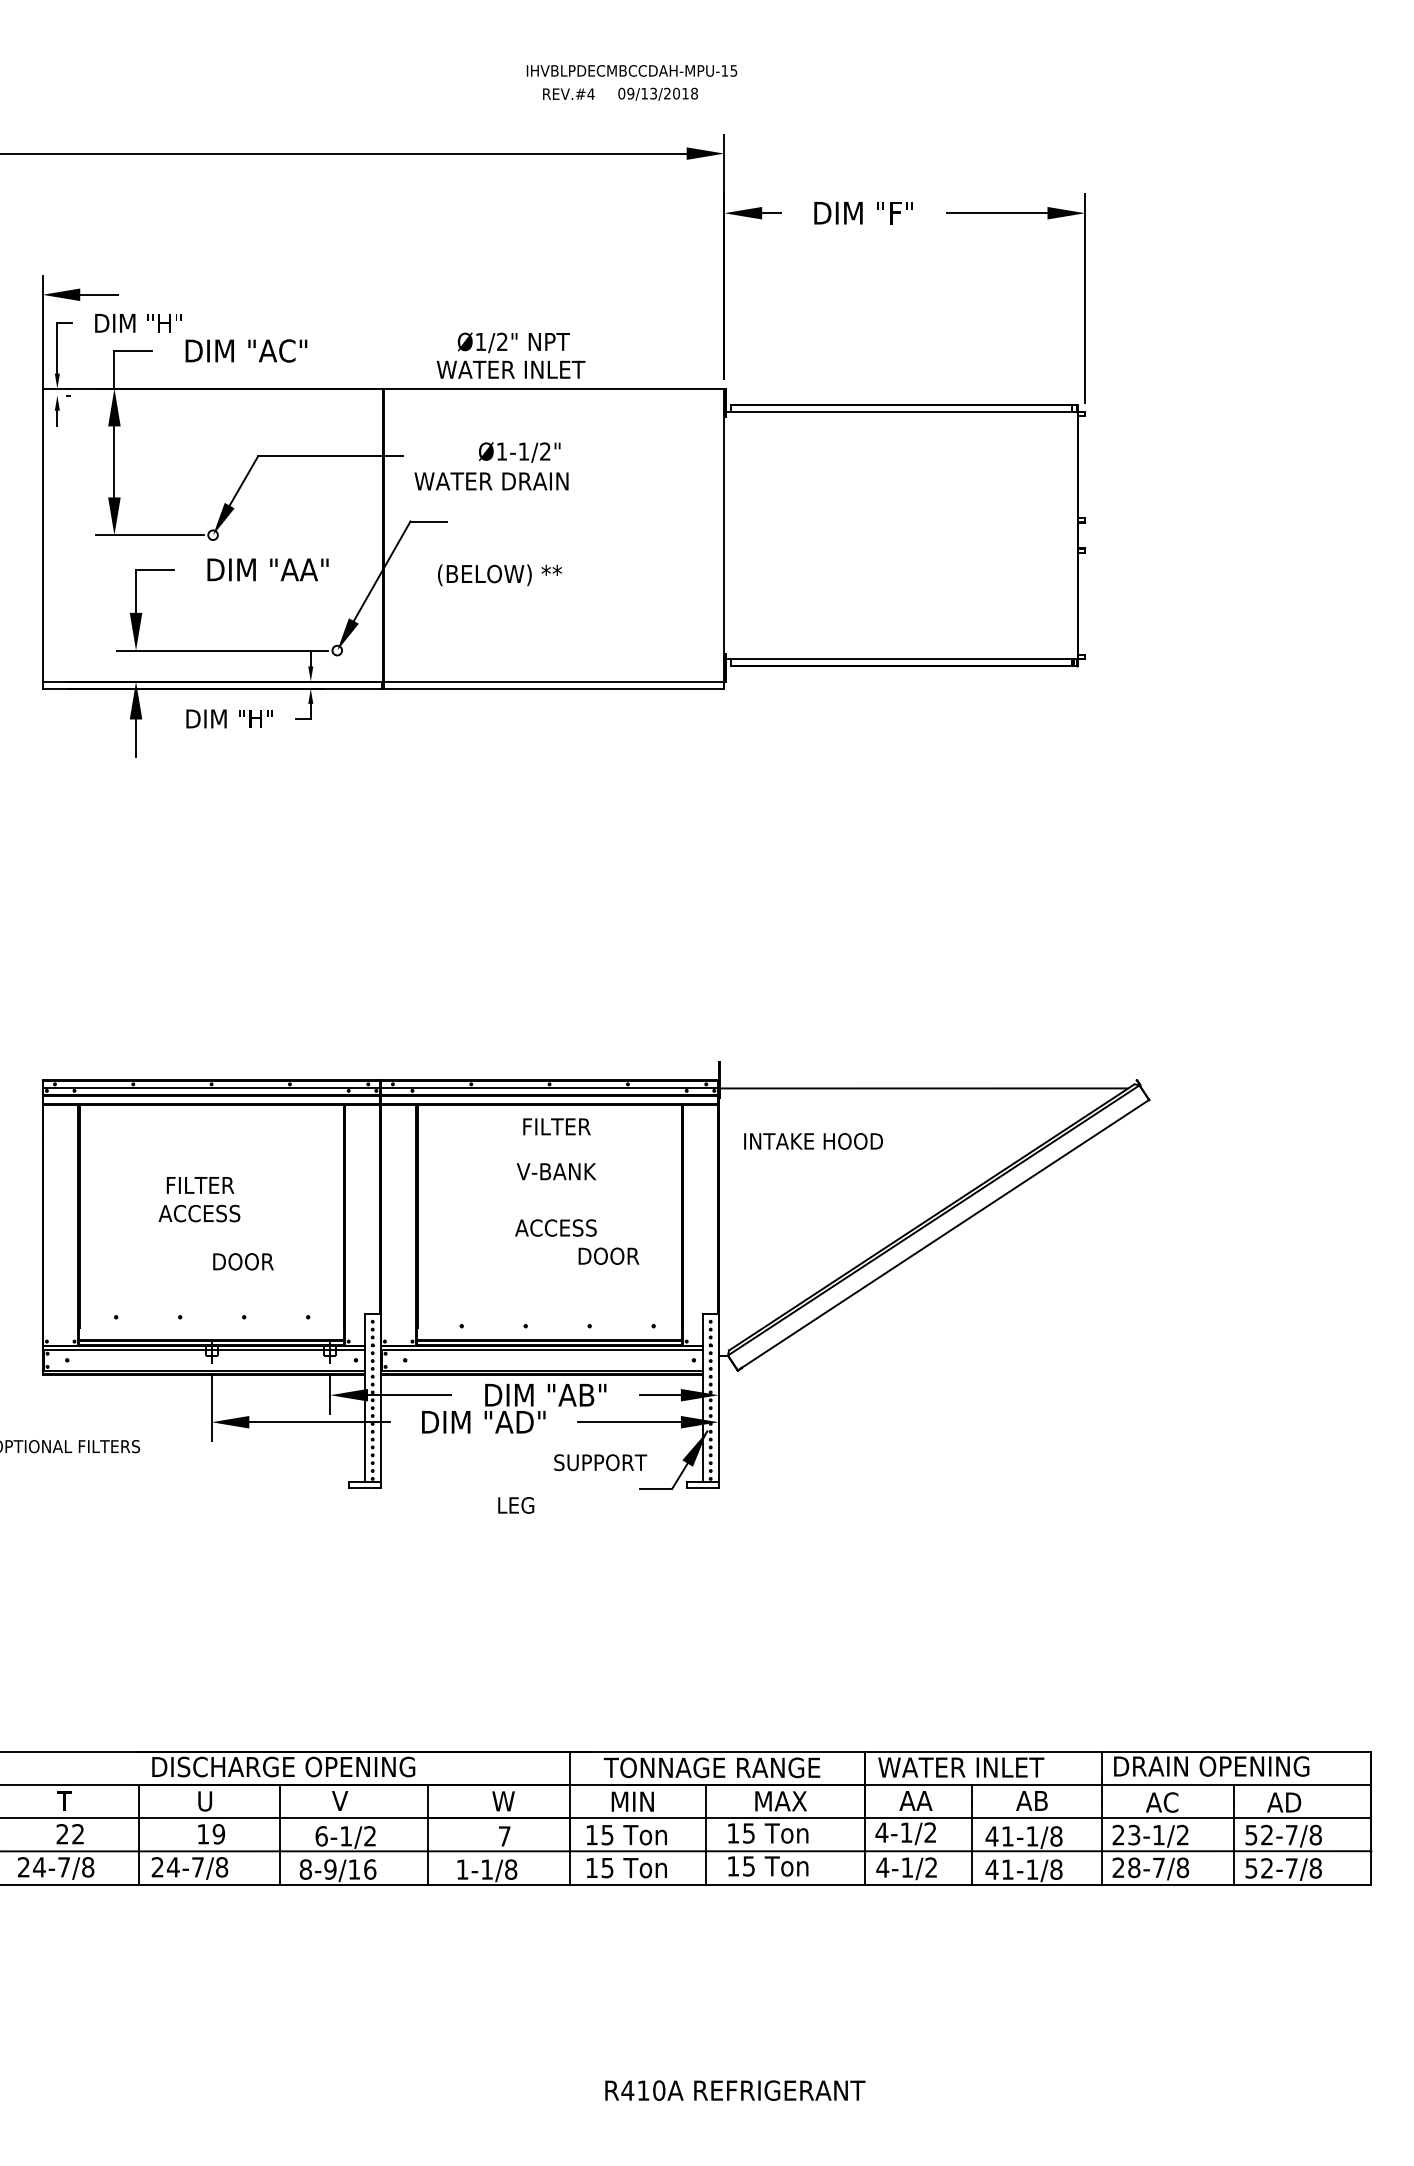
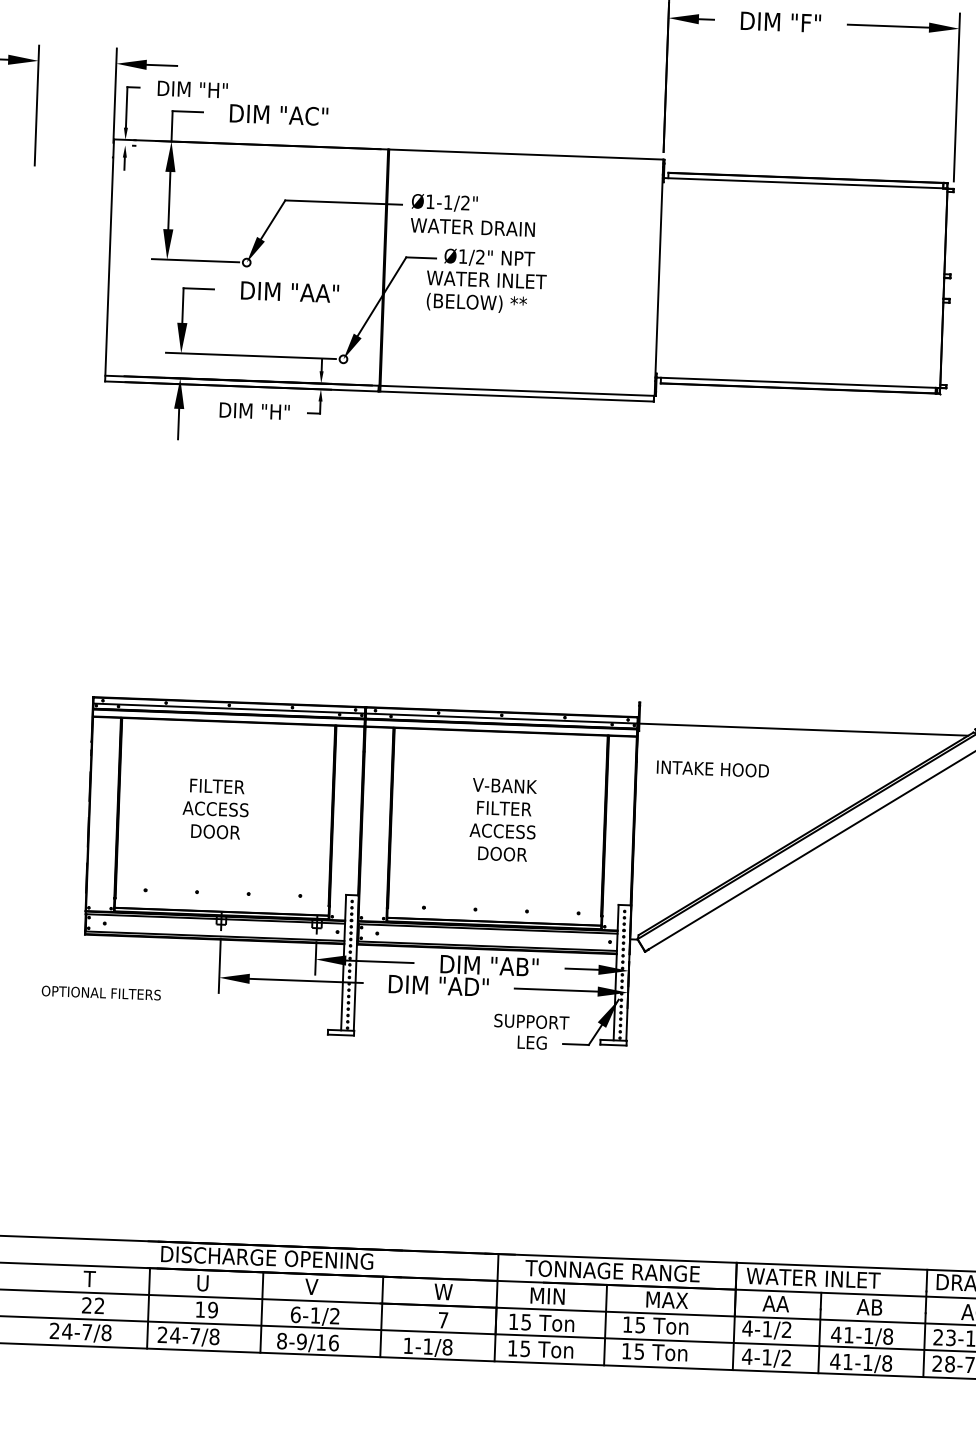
text: (511, 355) -> (487, 268), moved
text: (519, 452) -> (444, 203), moved
text: (556, 1126) -> (503, 808), moved
text: (608, 1255) -> (502, 853), moved
text: (243, 1261) -> (215, 831), moved
text: (516, 1505) -> (532, 1042), moved

